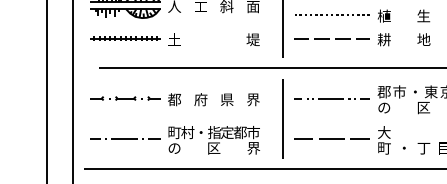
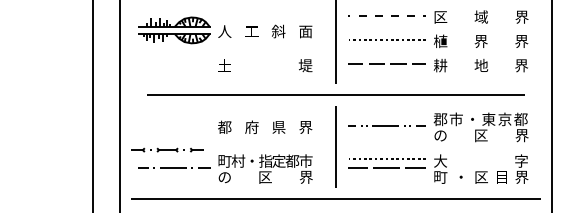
text: (423, 15) -> (480, 40), 生 -> 界
line: (125, 38) -> (174, 64), removed
part: (125, 97) -> (167, 149), moved
part: (332, 130) -> (387, 158), added
text: (424, 148) -> (481, 177), 丁 -> 区

